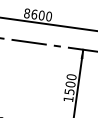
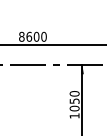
text: (69, 87) -> (74, 104), 1500 -> 1050

